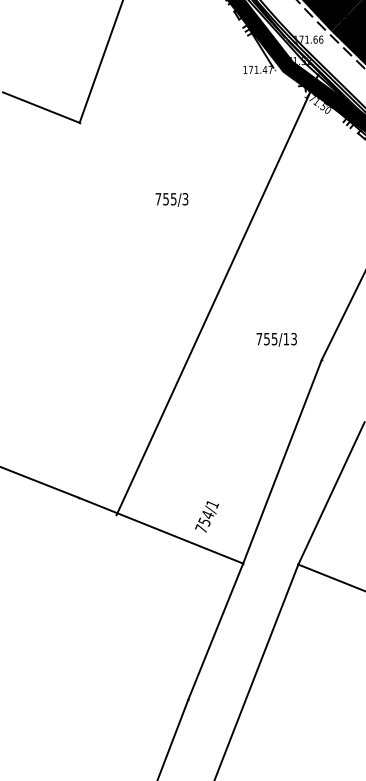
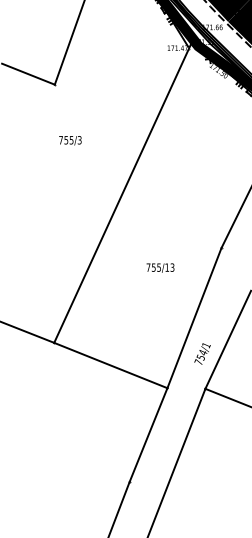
text: (172, 199) -> (70, 140), moved
line: (217, 293) -> (123, 190), moved
text: (276, 338) -> (160, 267), moved
text: (206, 516) -> (202, 353), moved

